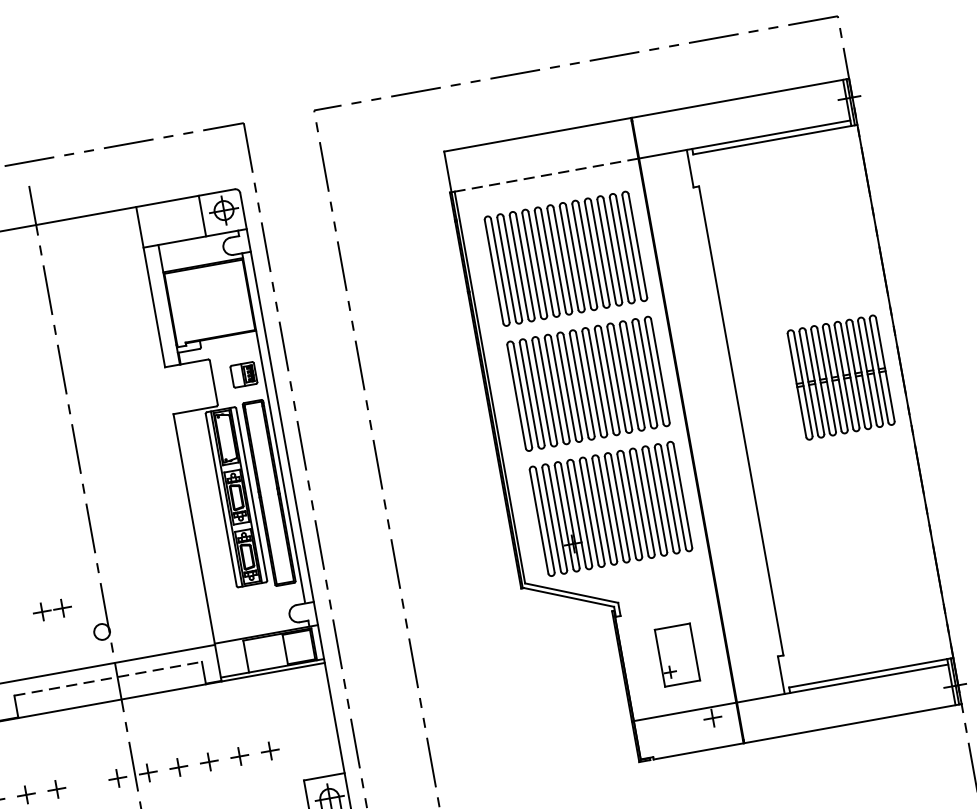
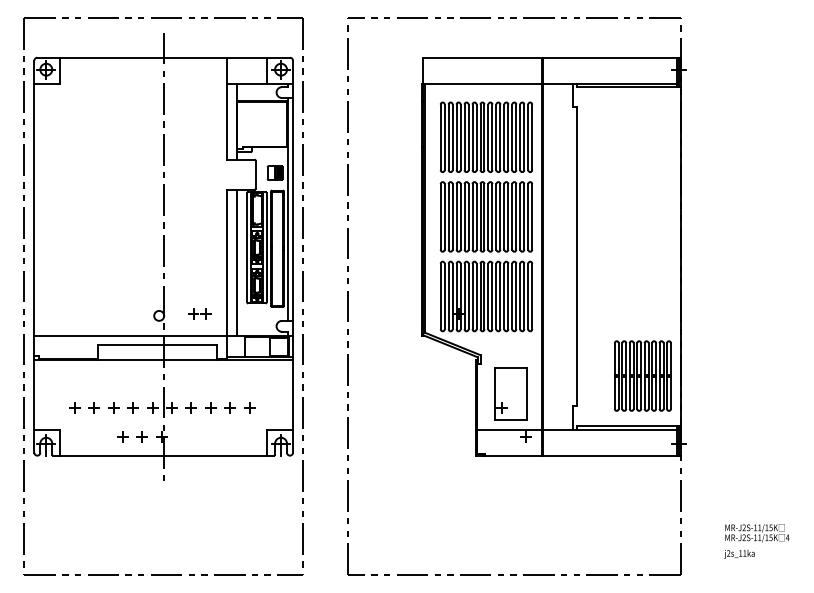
line: (546, 175) -> (483, 83), dashed -> solid
part: (840, 376) -> (642, 375), moved
line: (208, 526) -> (236, 262), added
part: (51, 609) -> (199, 313), moved
part: (676, 654) -> (510, 393), size x1.43
line: (107, 678) -> (157, 345), dashed -> solid
part: (86, 783) -> (132, 407), added

